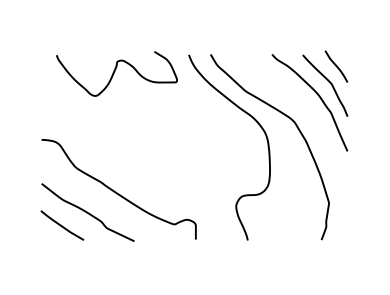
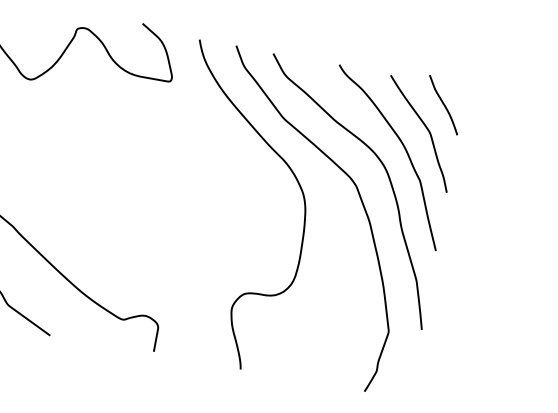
curve: (310, 112) -> (385, 174), added

